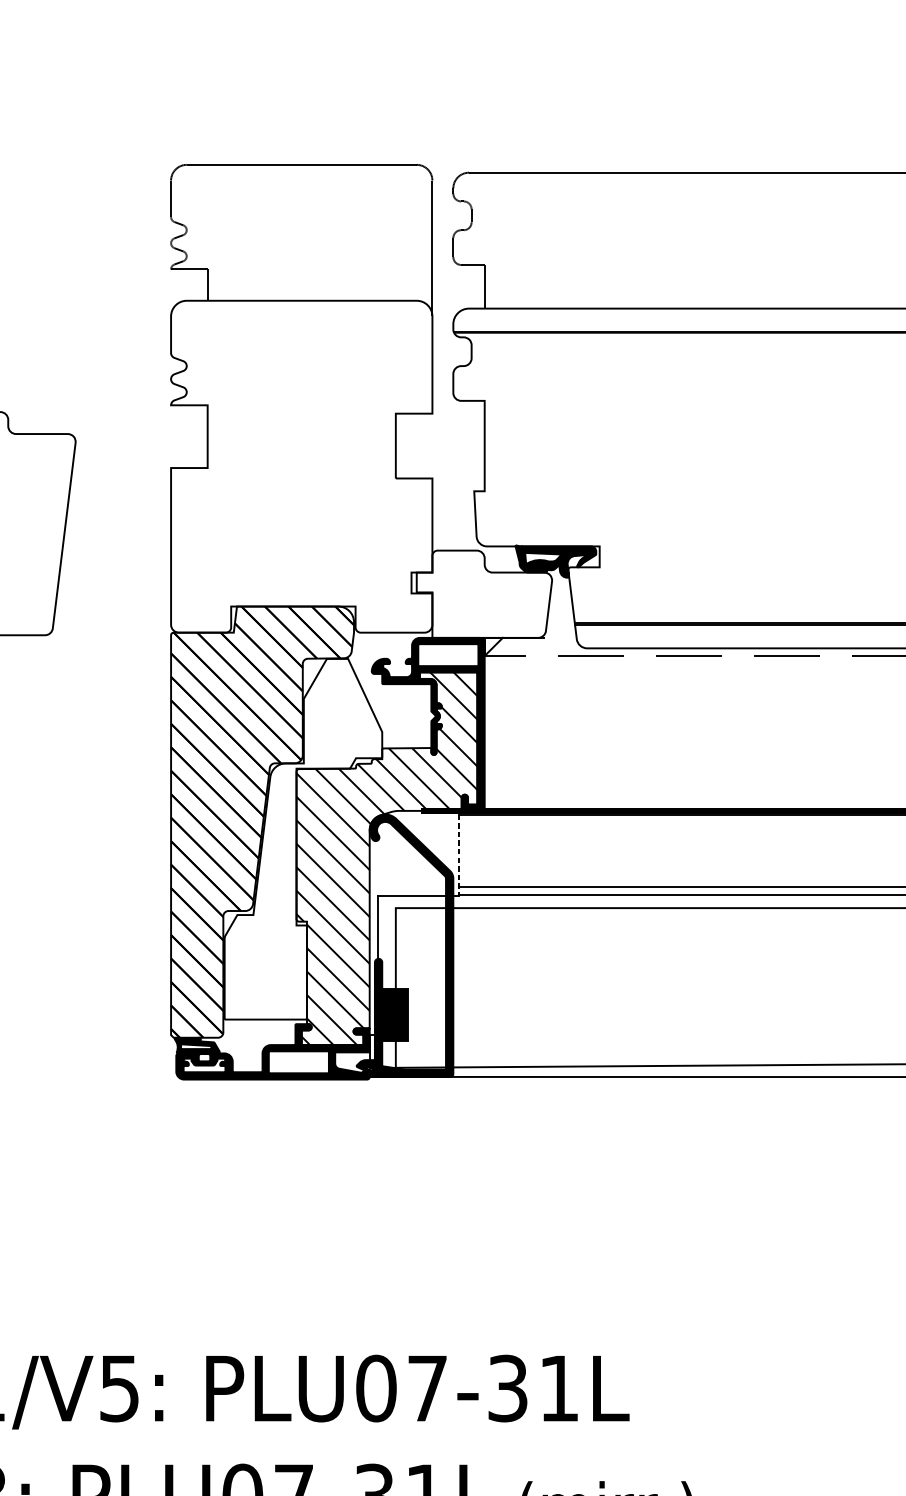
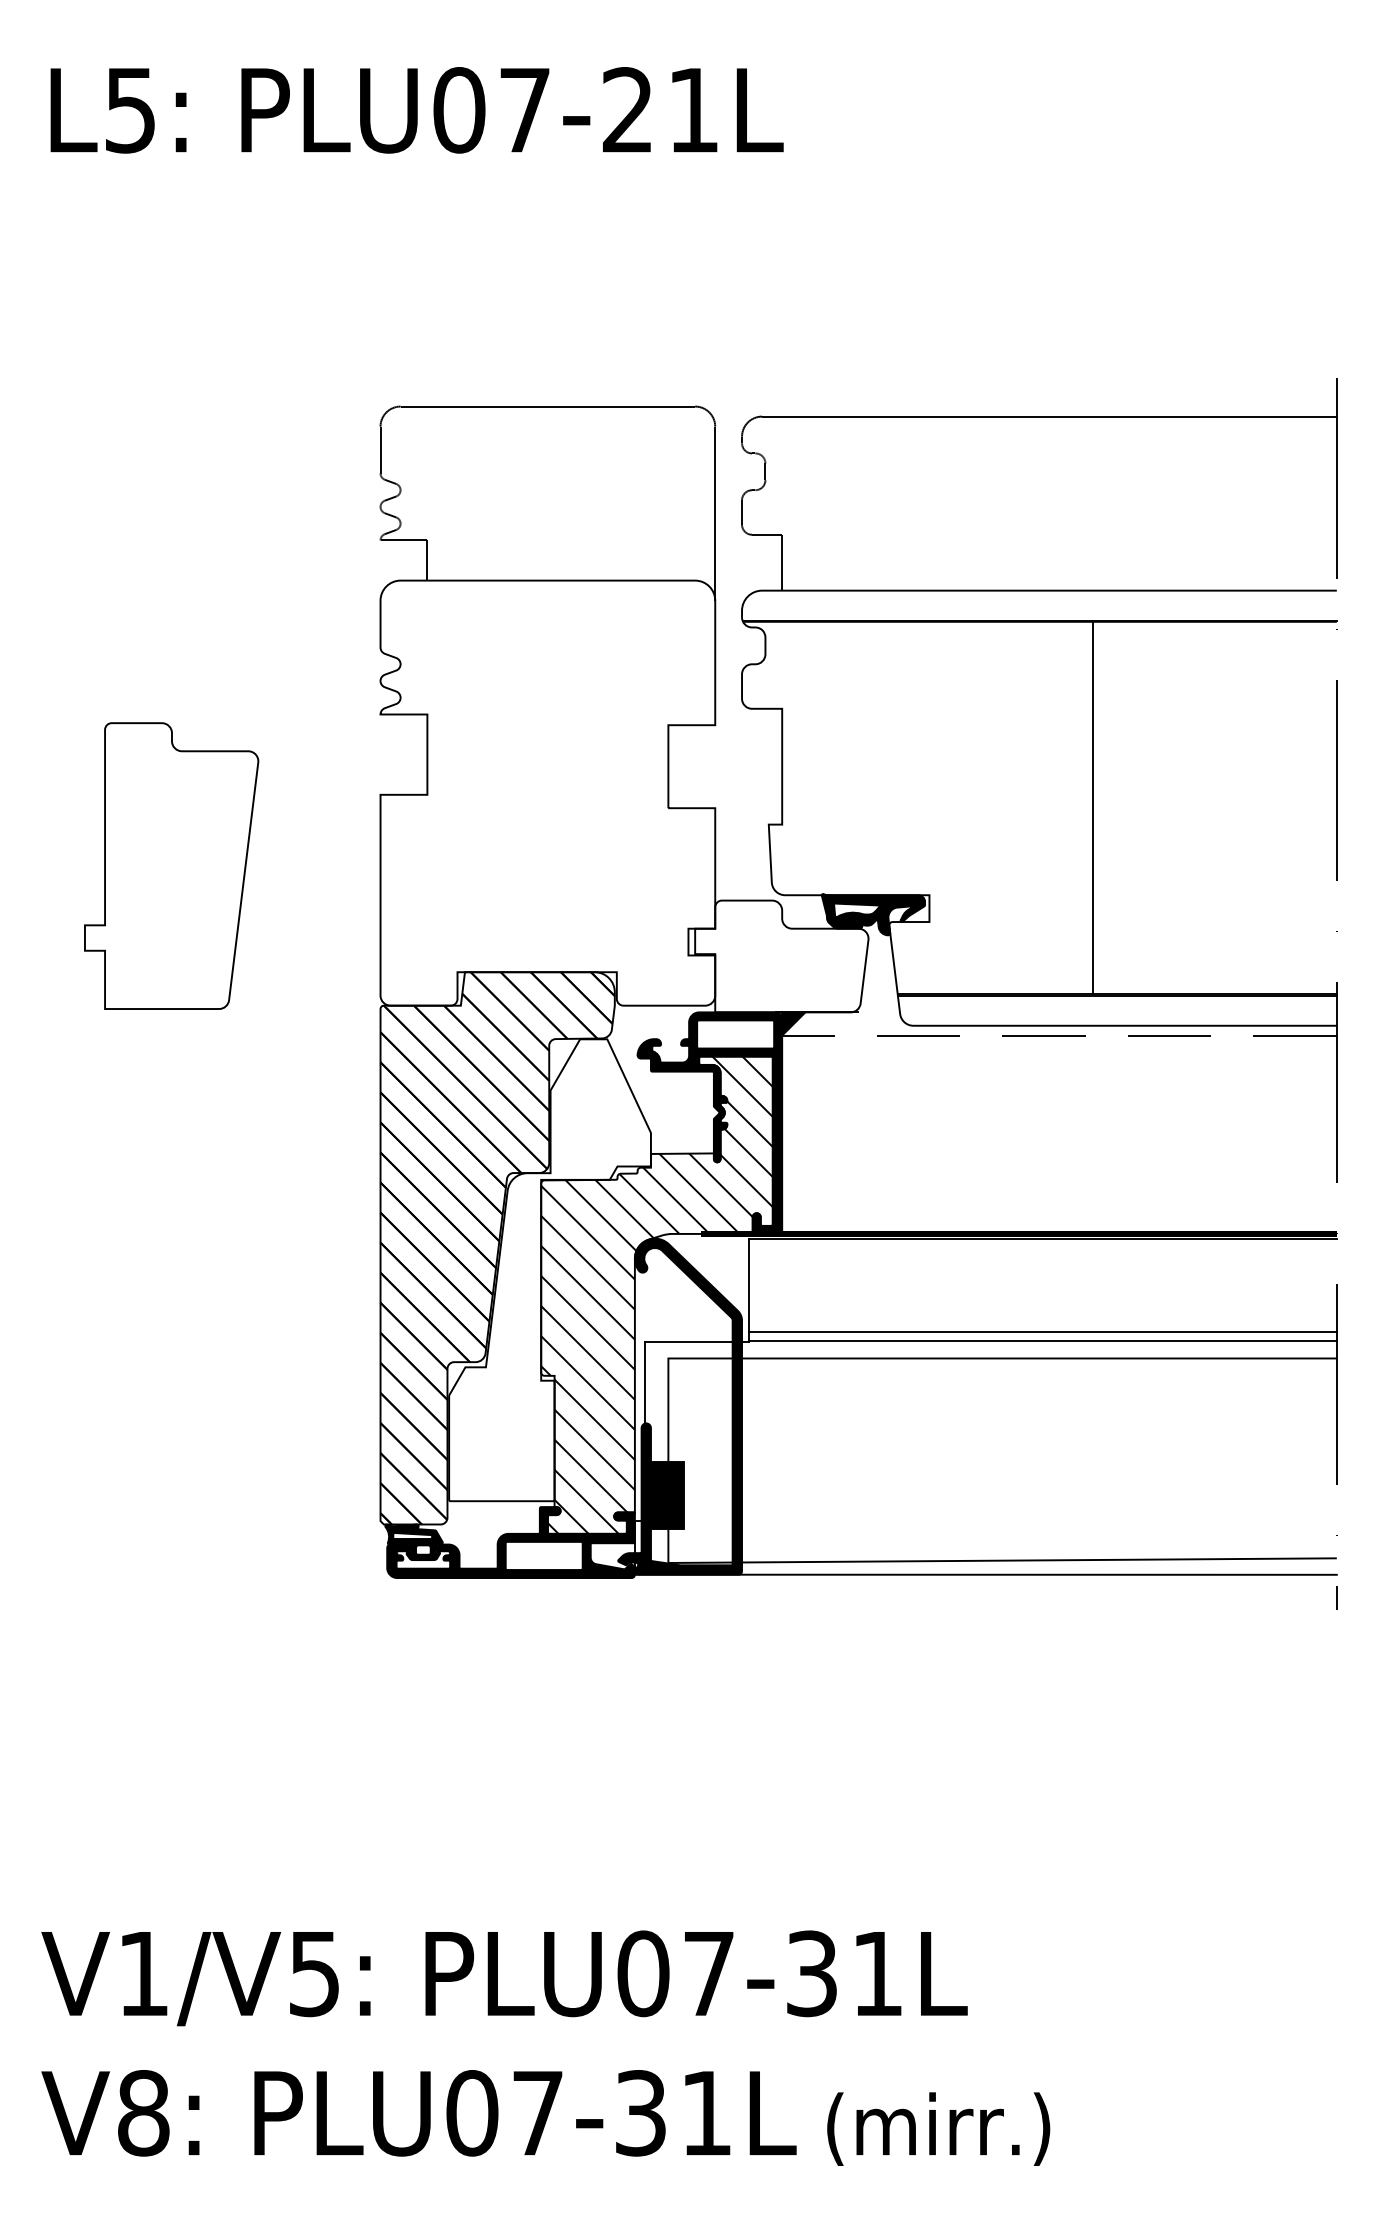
line: (727, 477) -> (1093, 807), added
fill: (493, 646) -> (793, 1023), added
line: (458, 855) -> (748, 1290), dashed -> solid

